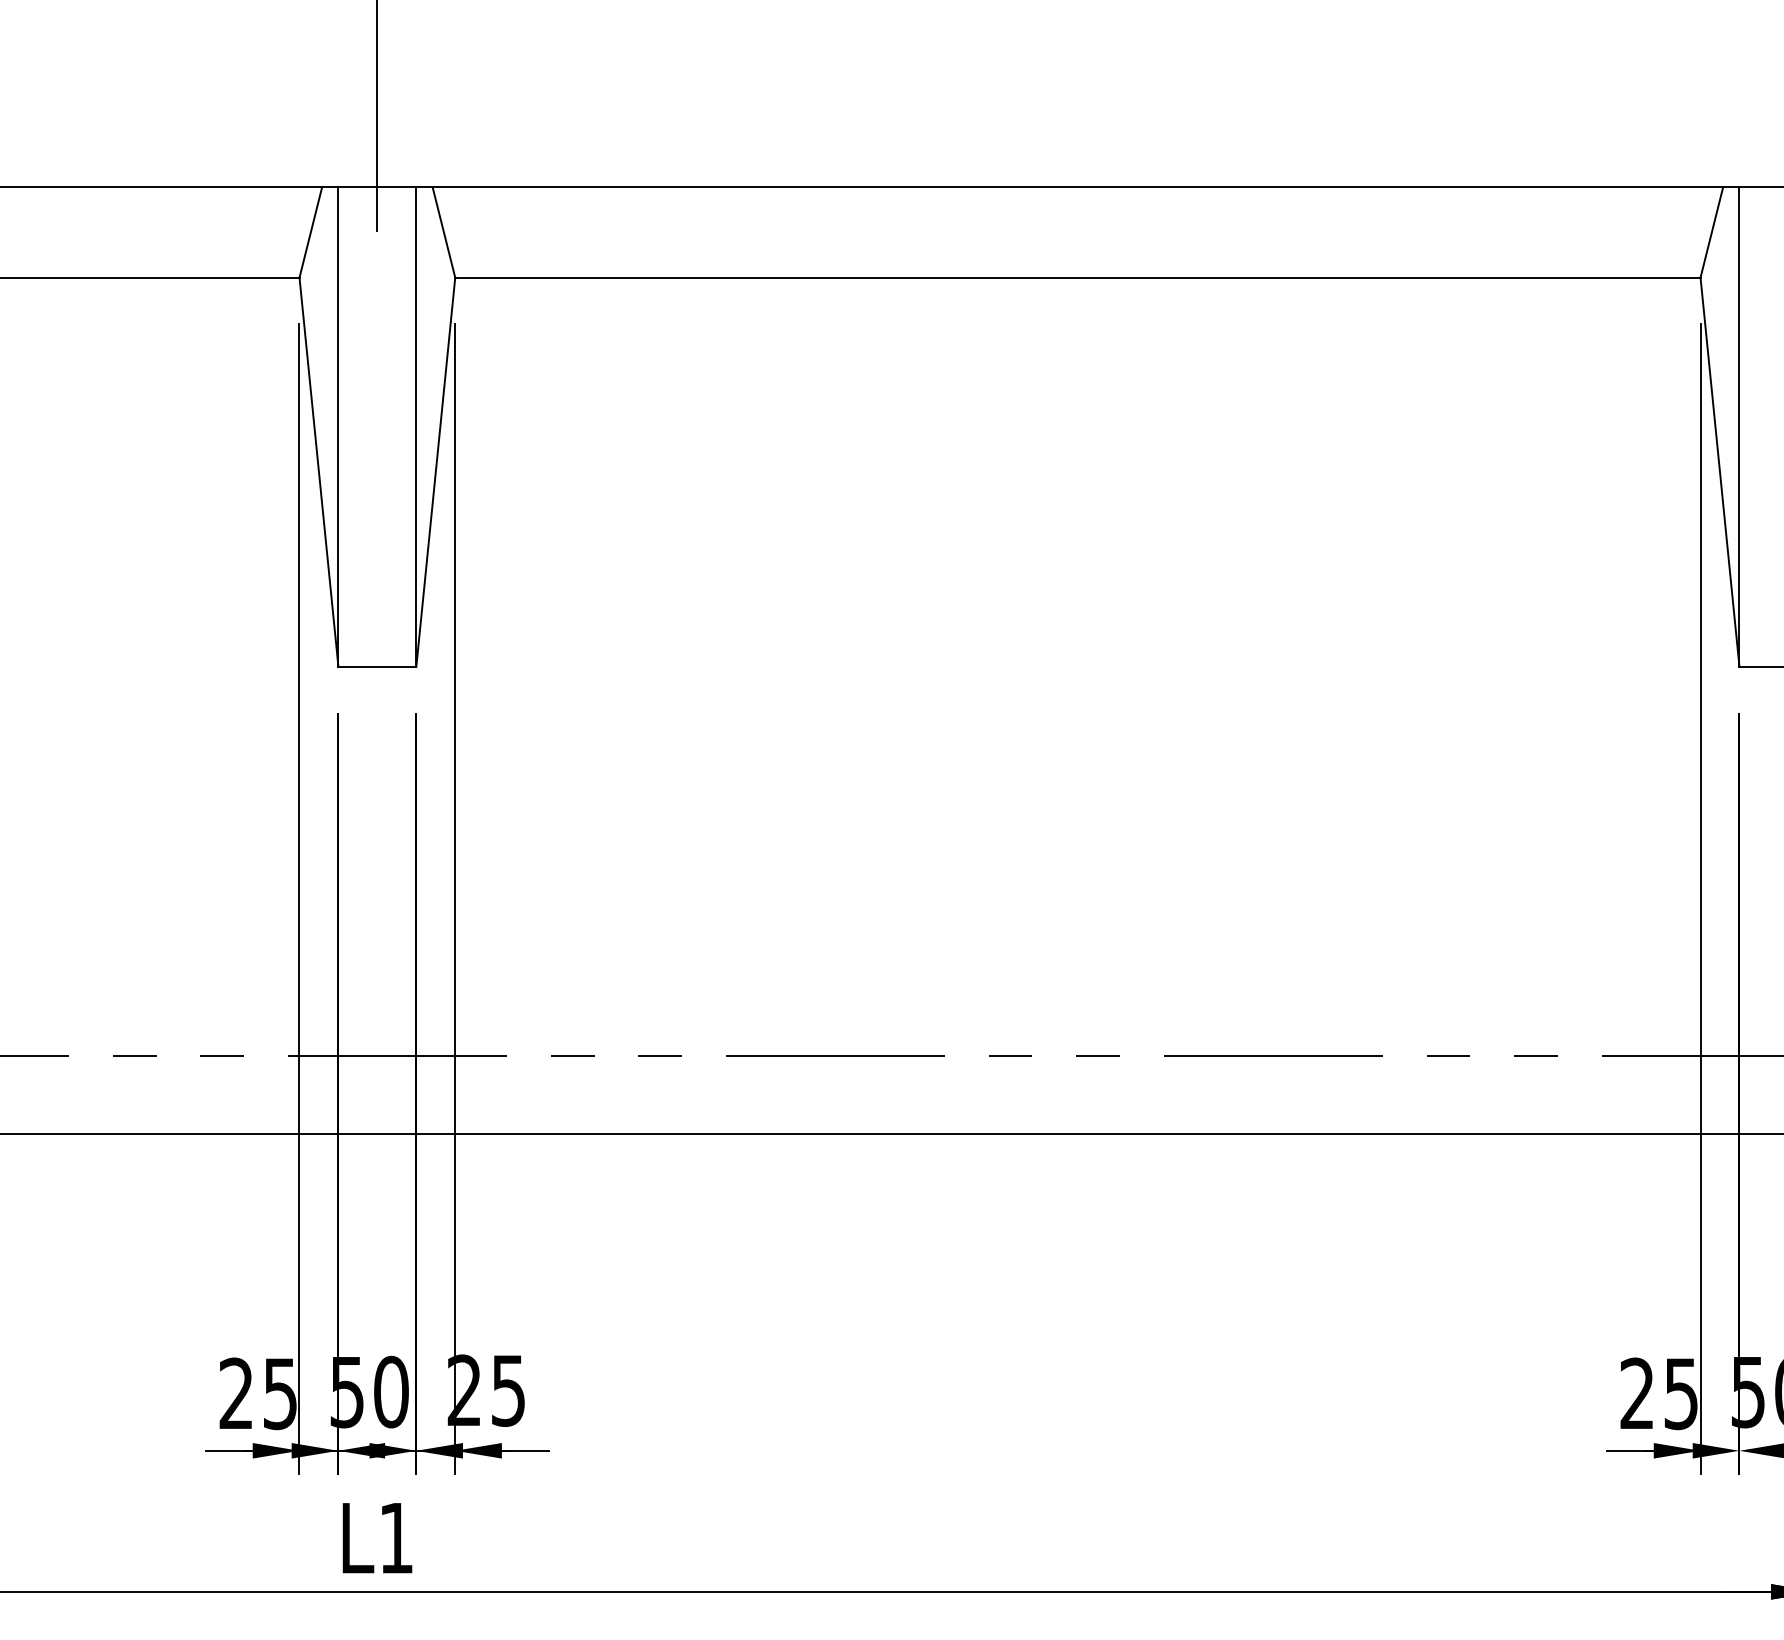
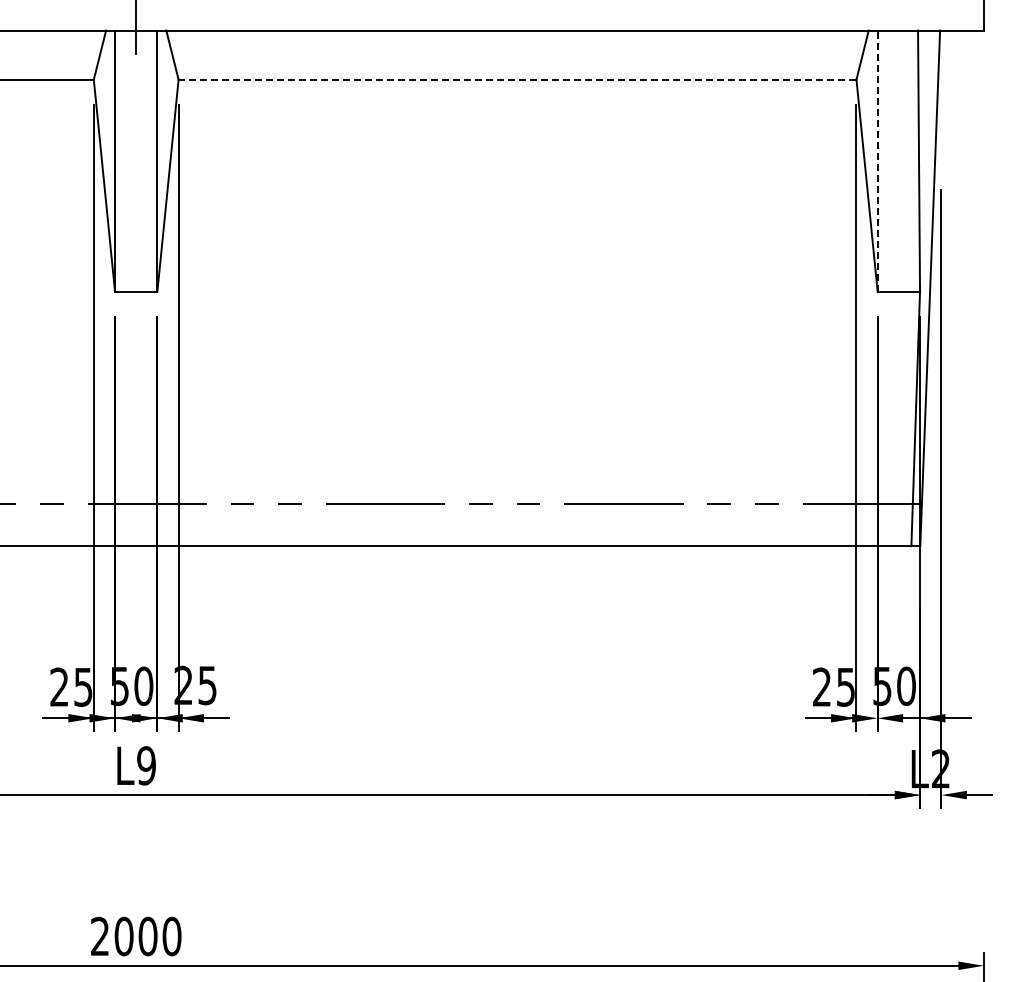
line: (1077, 277) -> (517, 79), solid -> dashed
line: (1739, 427) -> (877, 161), solid -> dashed
text: (396, 1537) -> (146, 765), L1 -> L9

